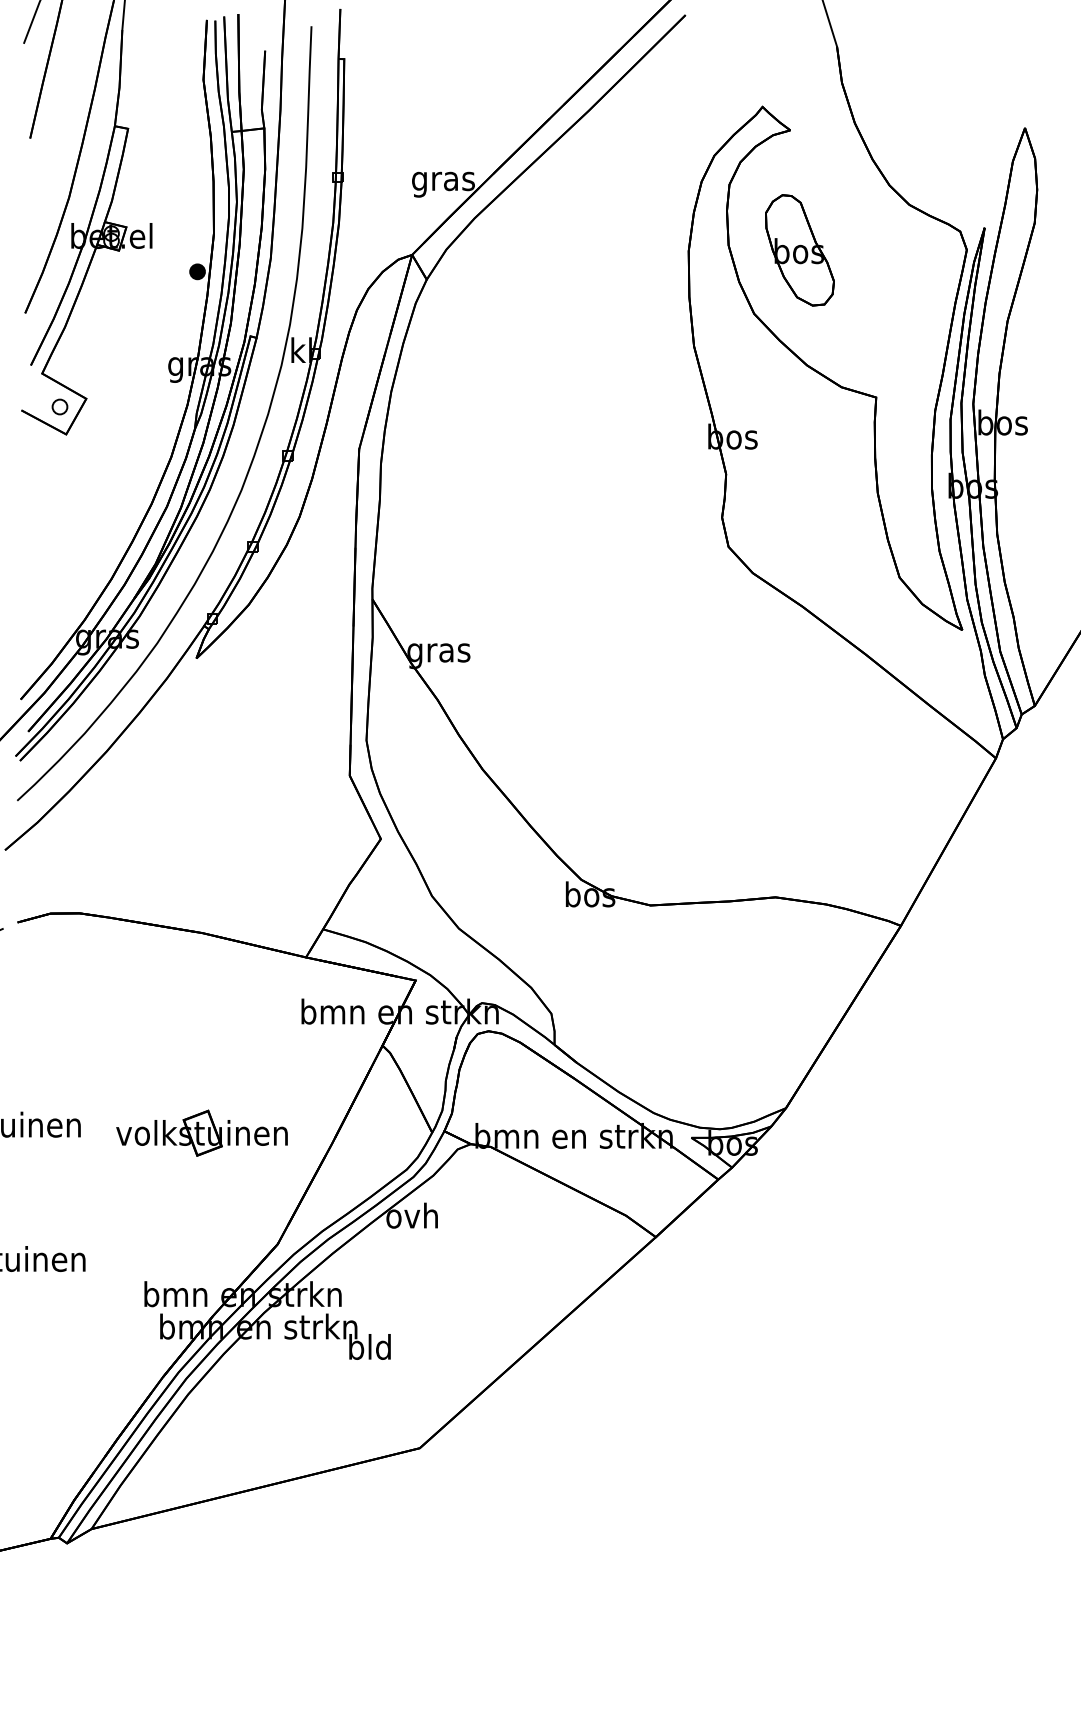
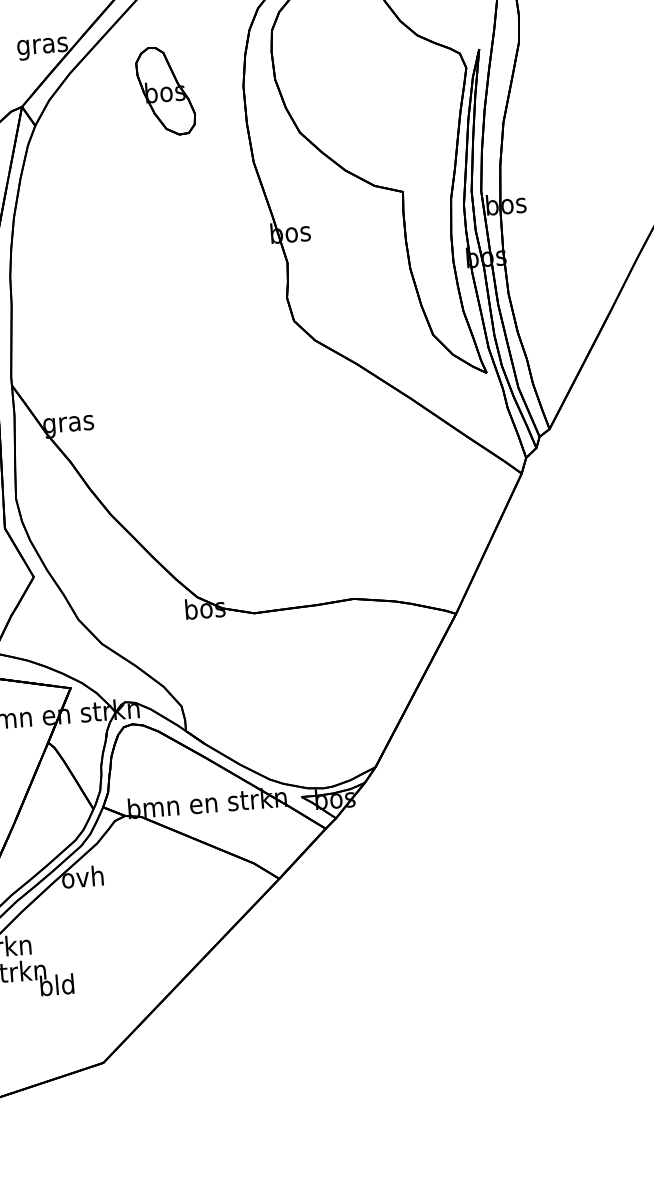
part: (799, 250) -> (165, 91), moved

